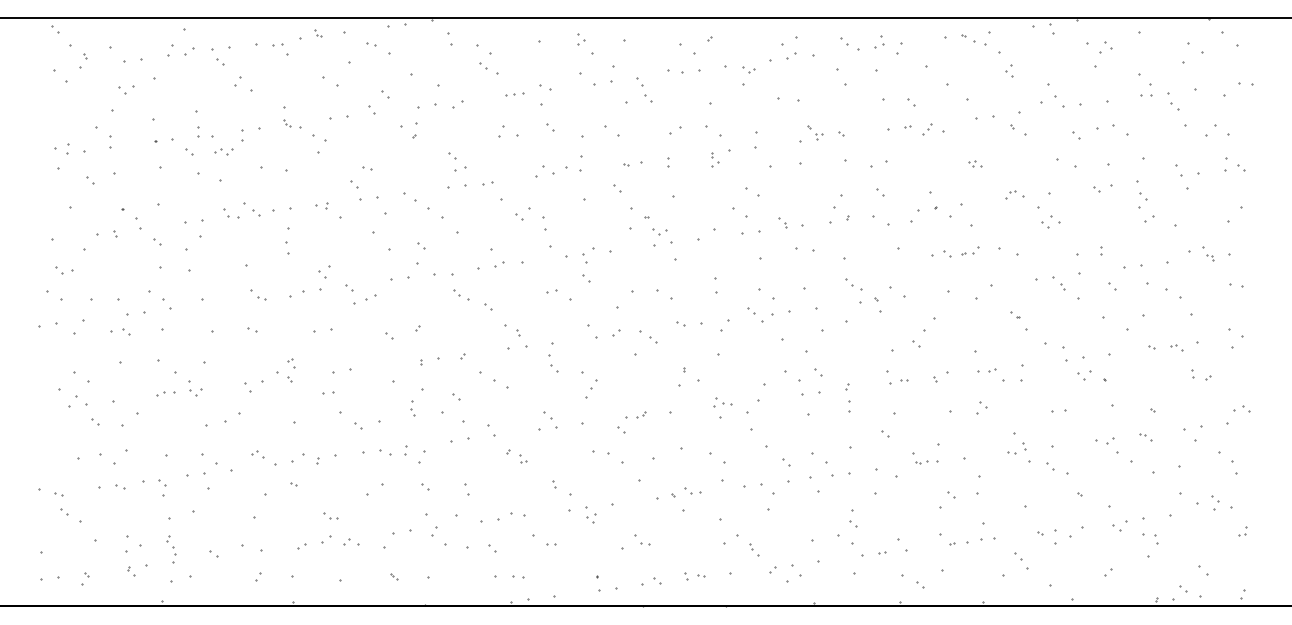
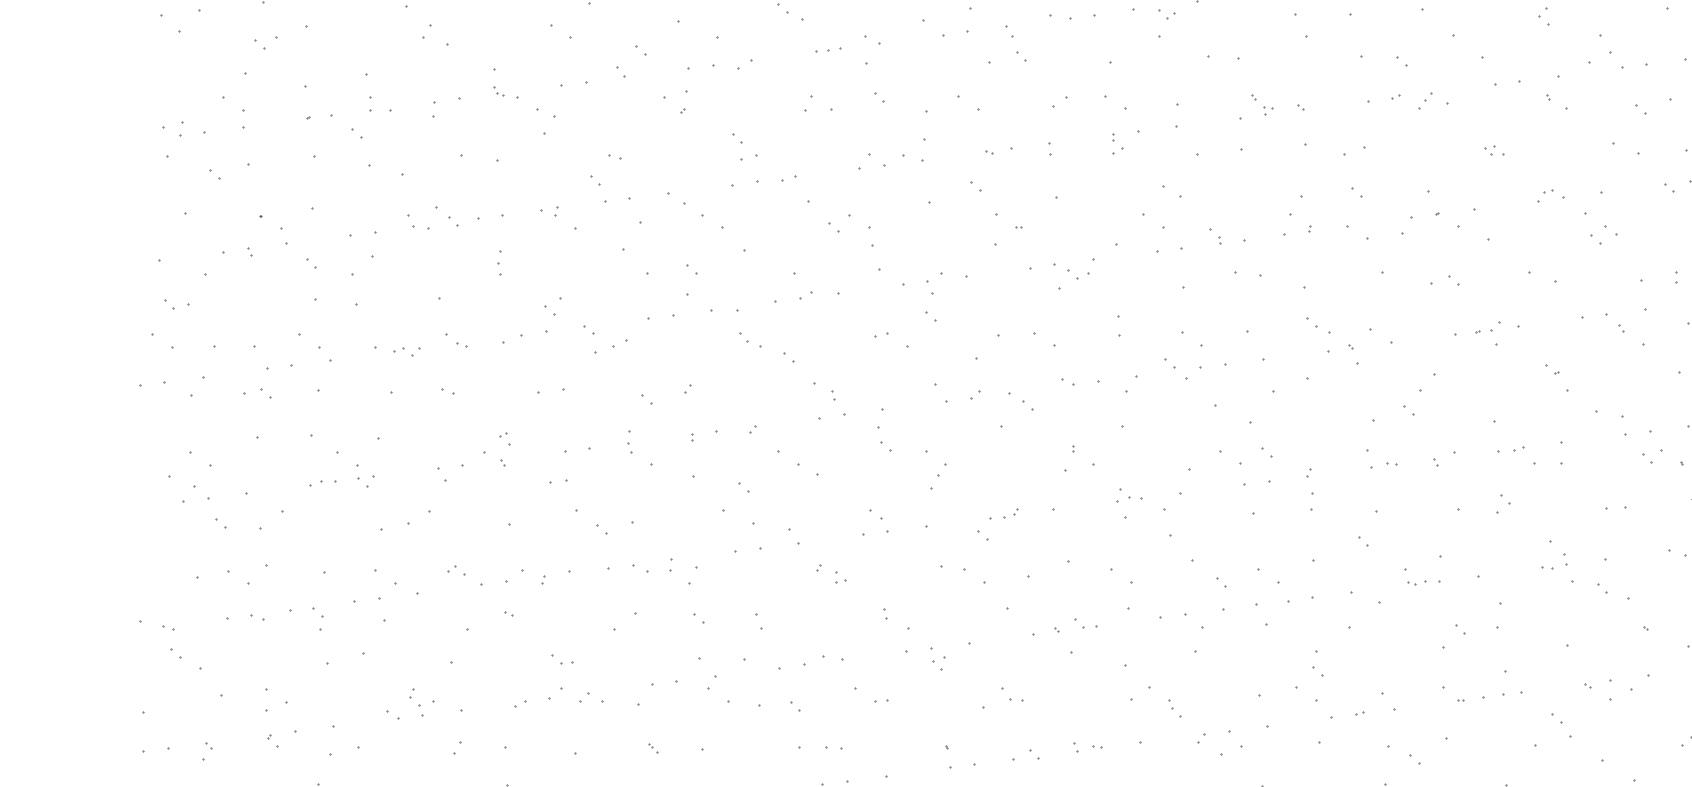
part: (223, 151) -> (406, 351), moved
part: (659, 231) -> (1077, 274), moved
part: (287, 241) -> (499, 262), size x0.62
part: (970, 250) -> (1487, 326), moved
part: (412, 408) -> (629, 442), moved
part: (171, 545) -> (416, 702), moved

